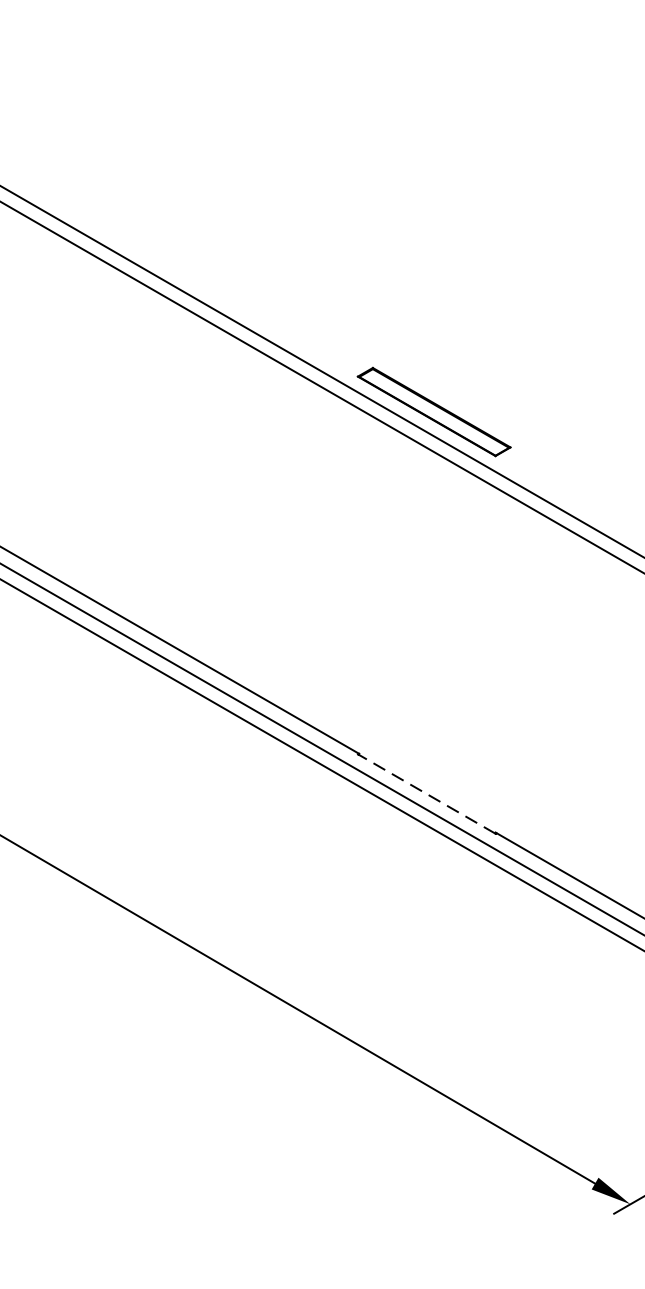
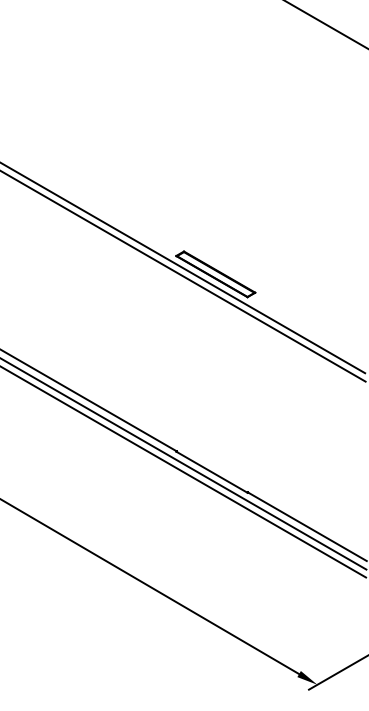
line: (425, 792) -> (211, 471), dashed -> solid

